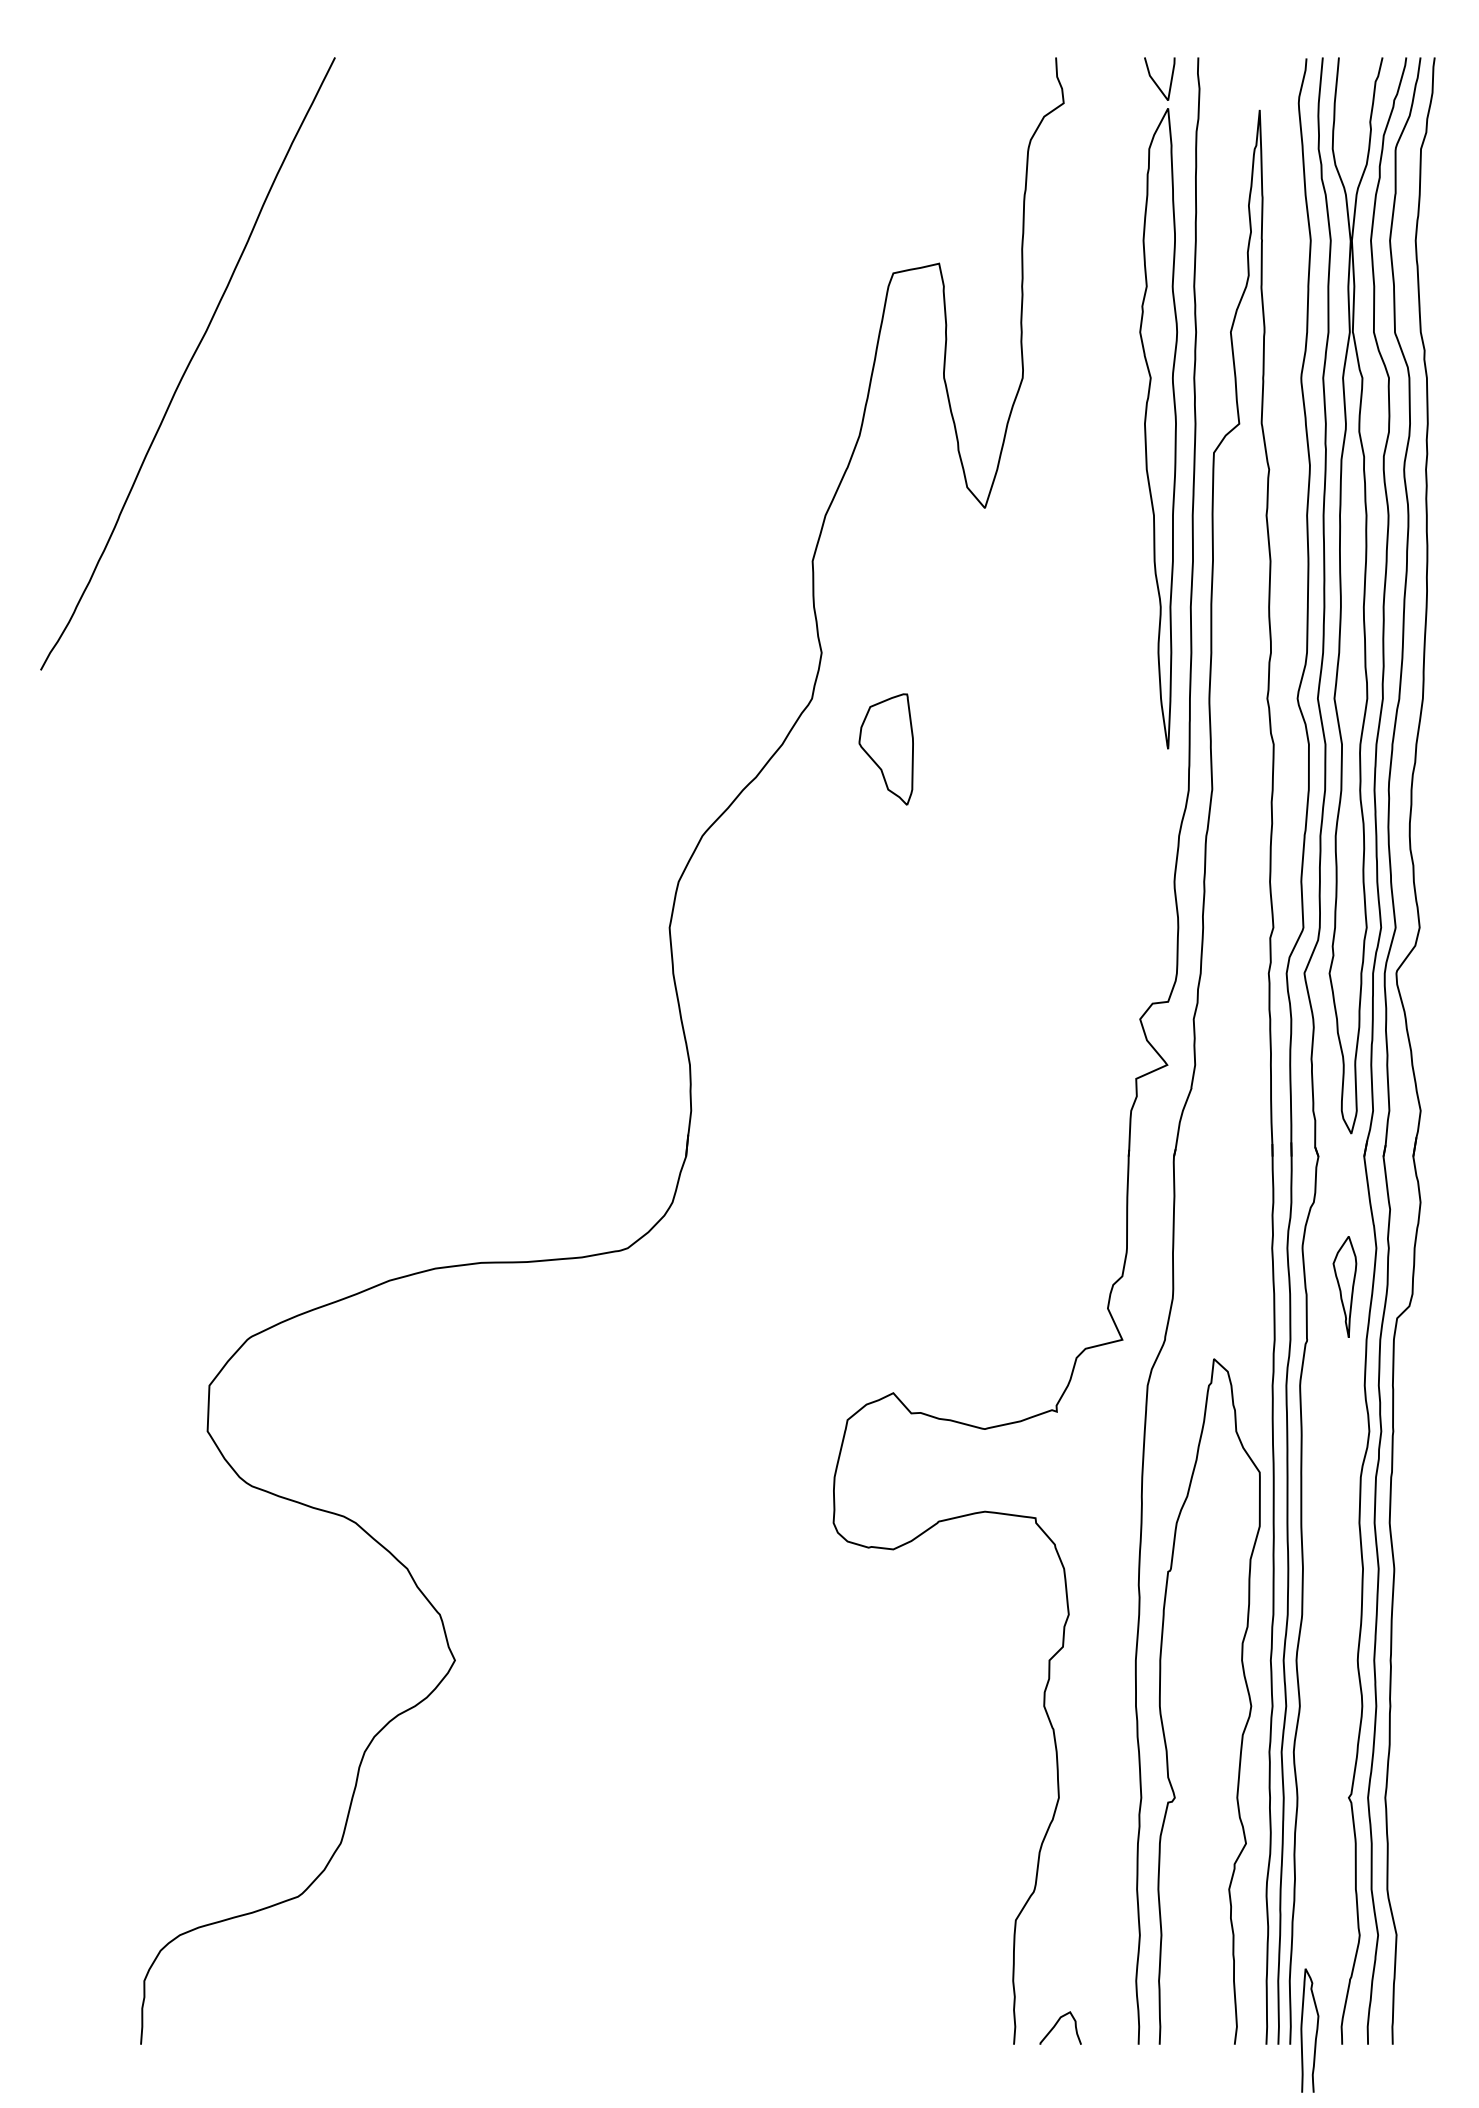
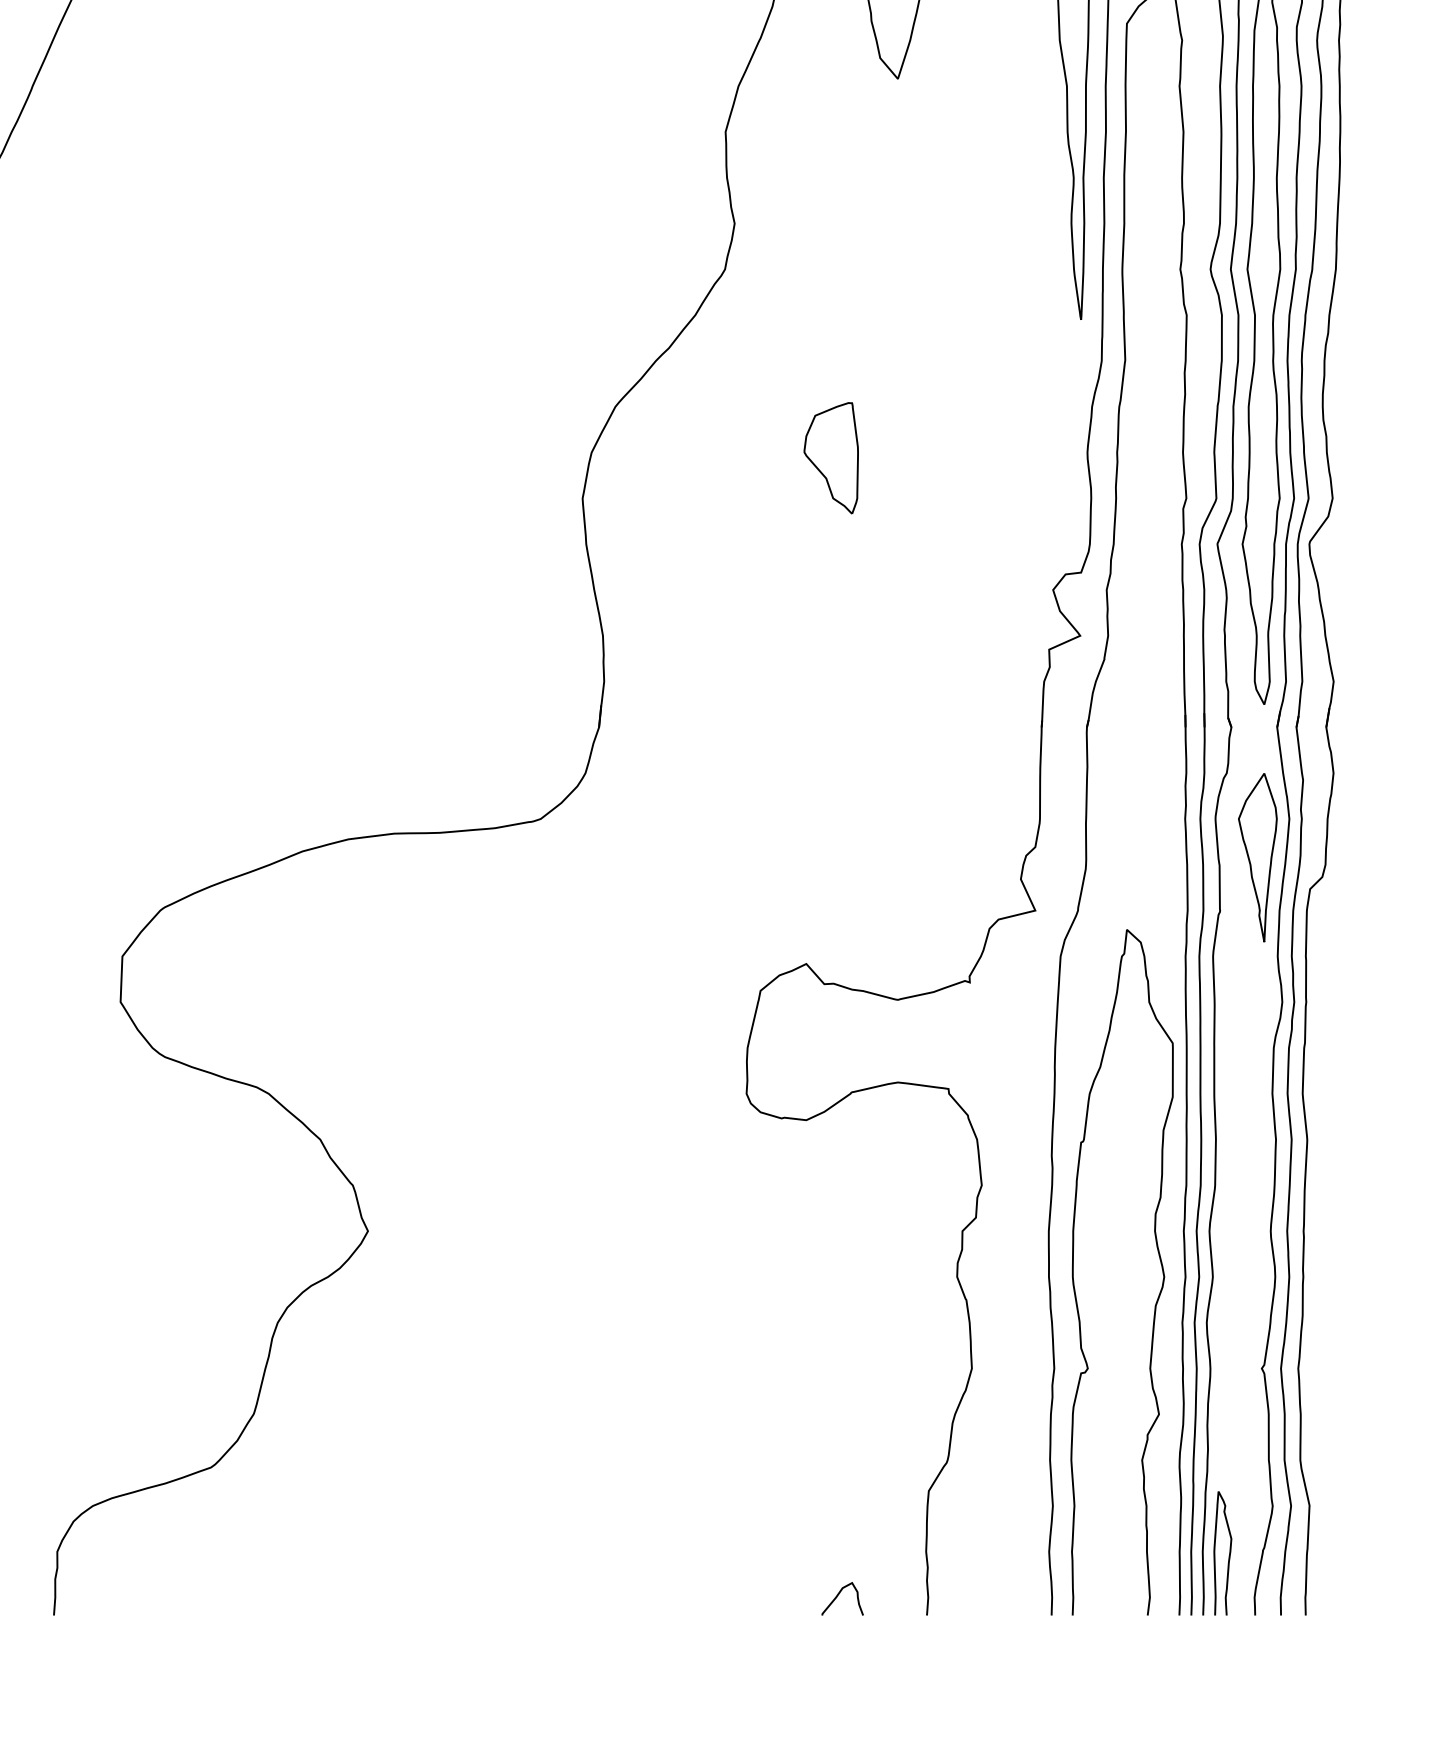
part: (885, 749) -> (830, 458), moved
part: (1344, 1286) -> (1257, 857), size x1.67
curve: (1056, 2025) -> (838, 1596), moved
curve: (1315, 2033) -> (1228, 1556), moved

